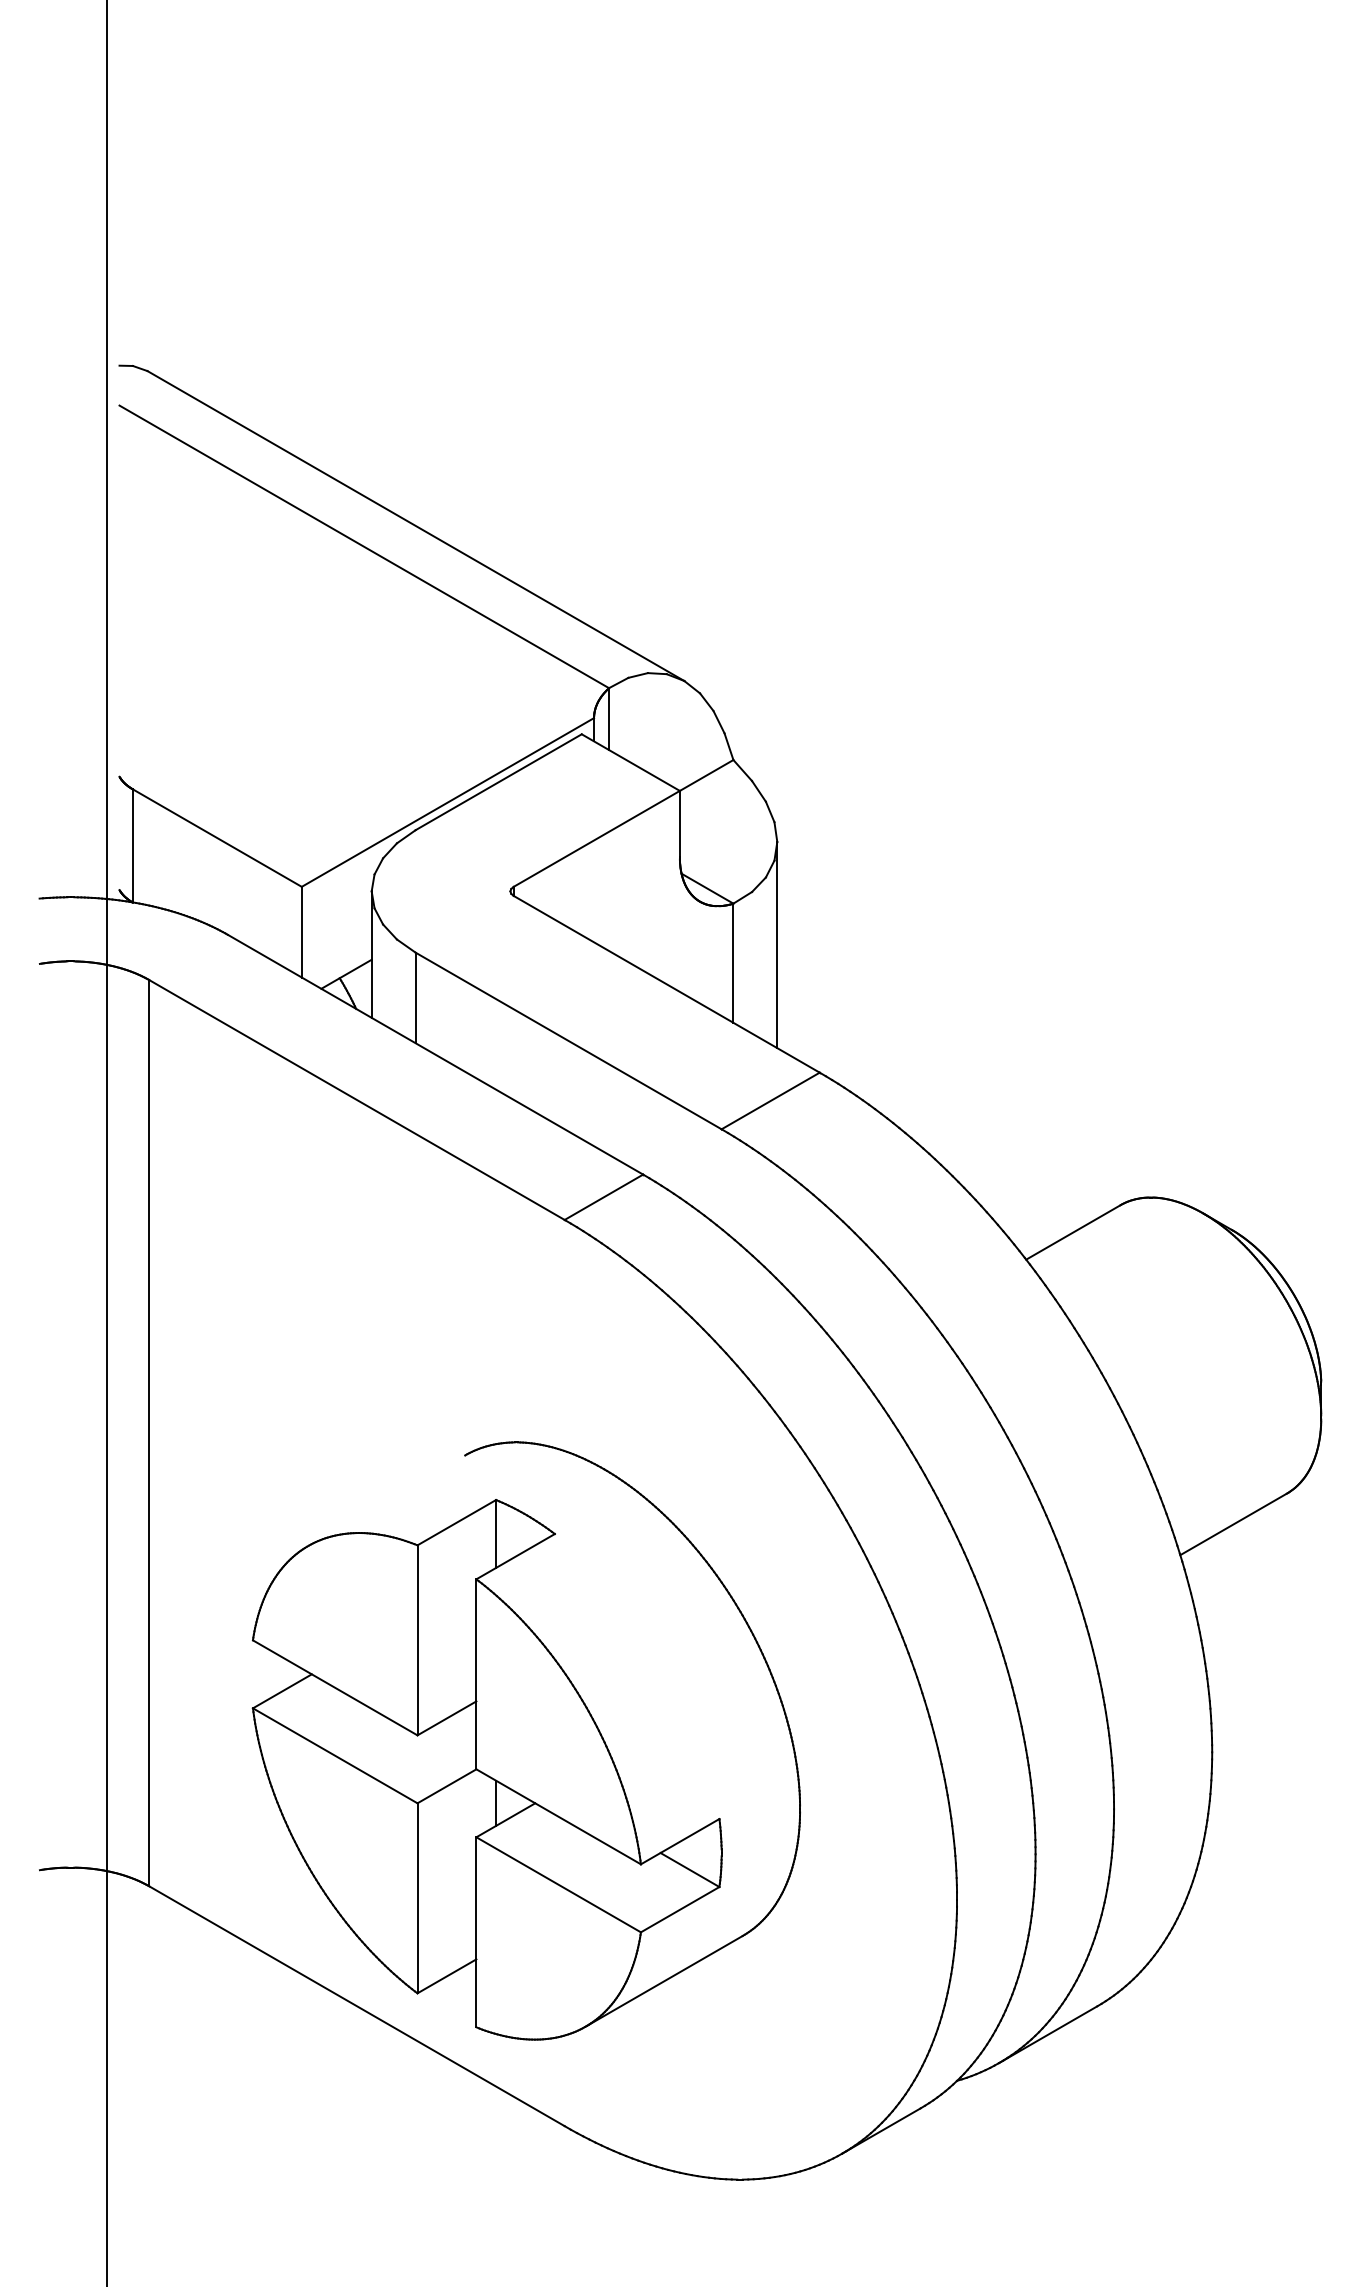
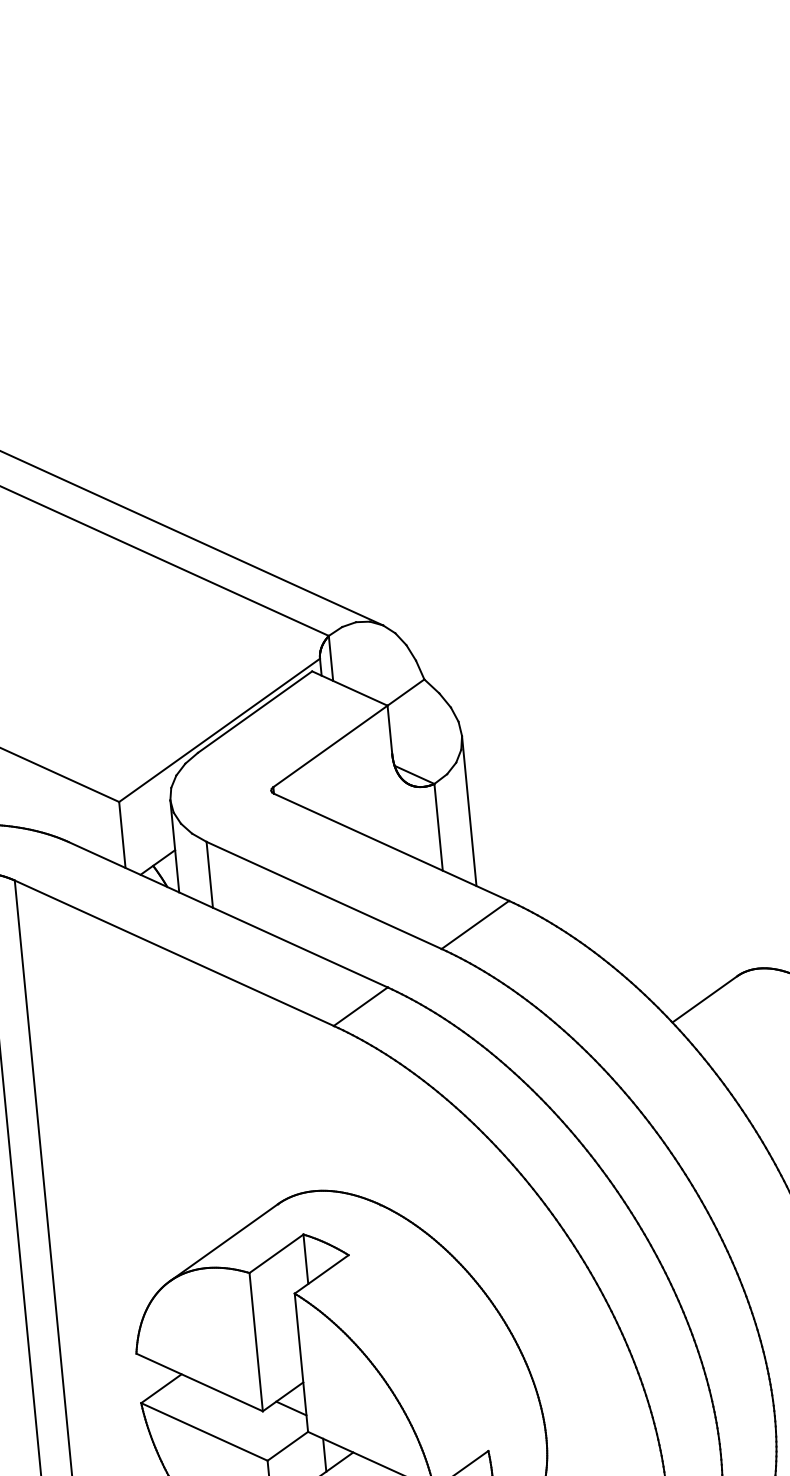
line: (386, 1500) -> (223, 1242), added
line: (456, 1735) -> (291, 1408), added

